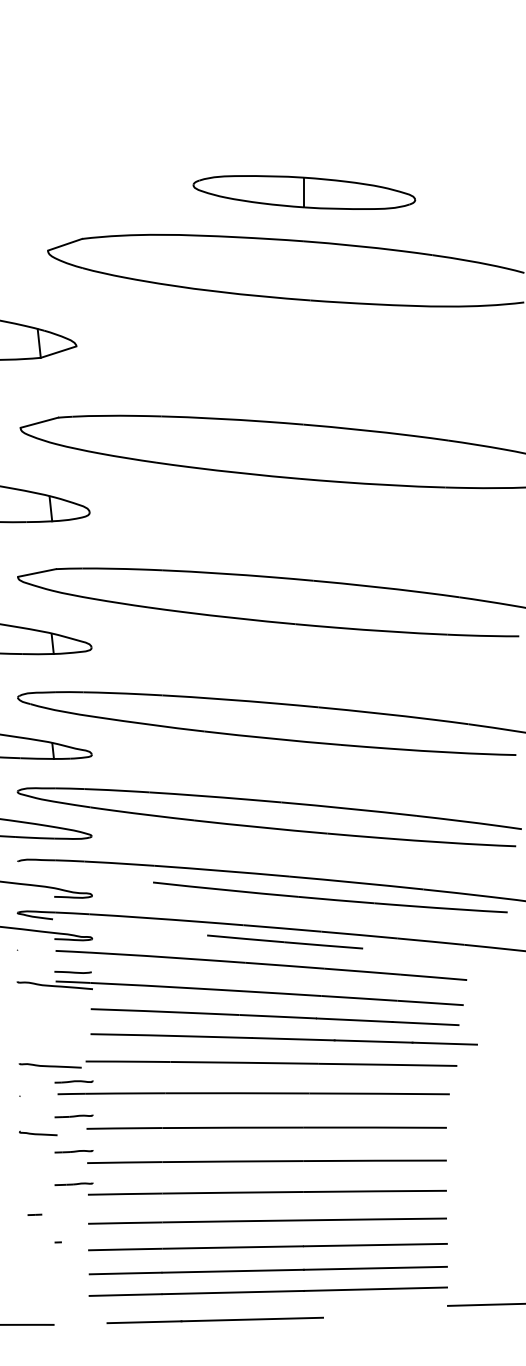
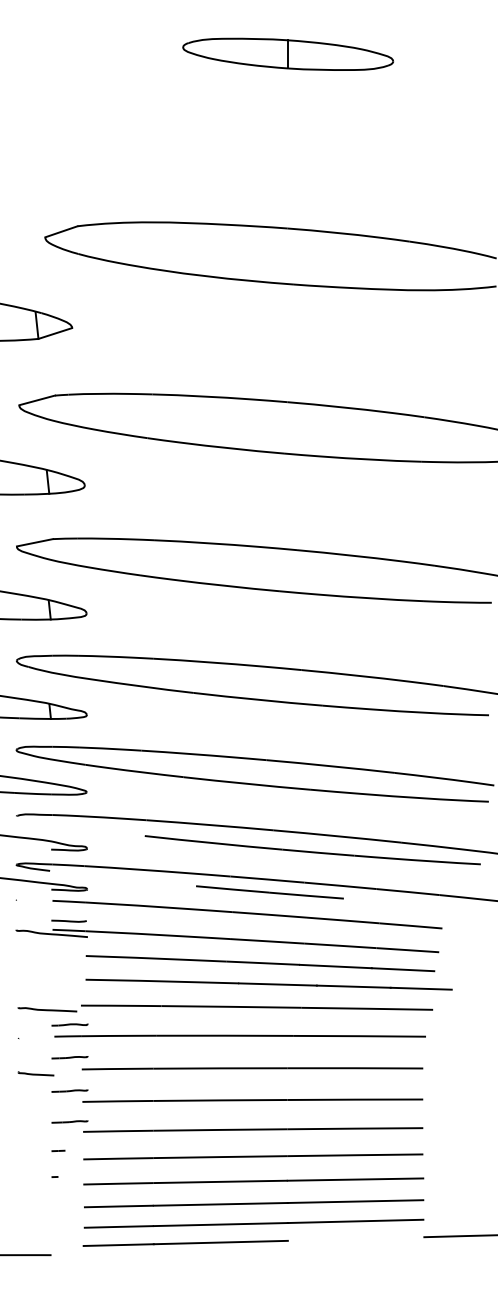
part: (304, 192) -> (288, 54), moved
line: (34, 1214) -> (58, 1150), moved
line: (214, 1320) -> (185, 1243), moved

